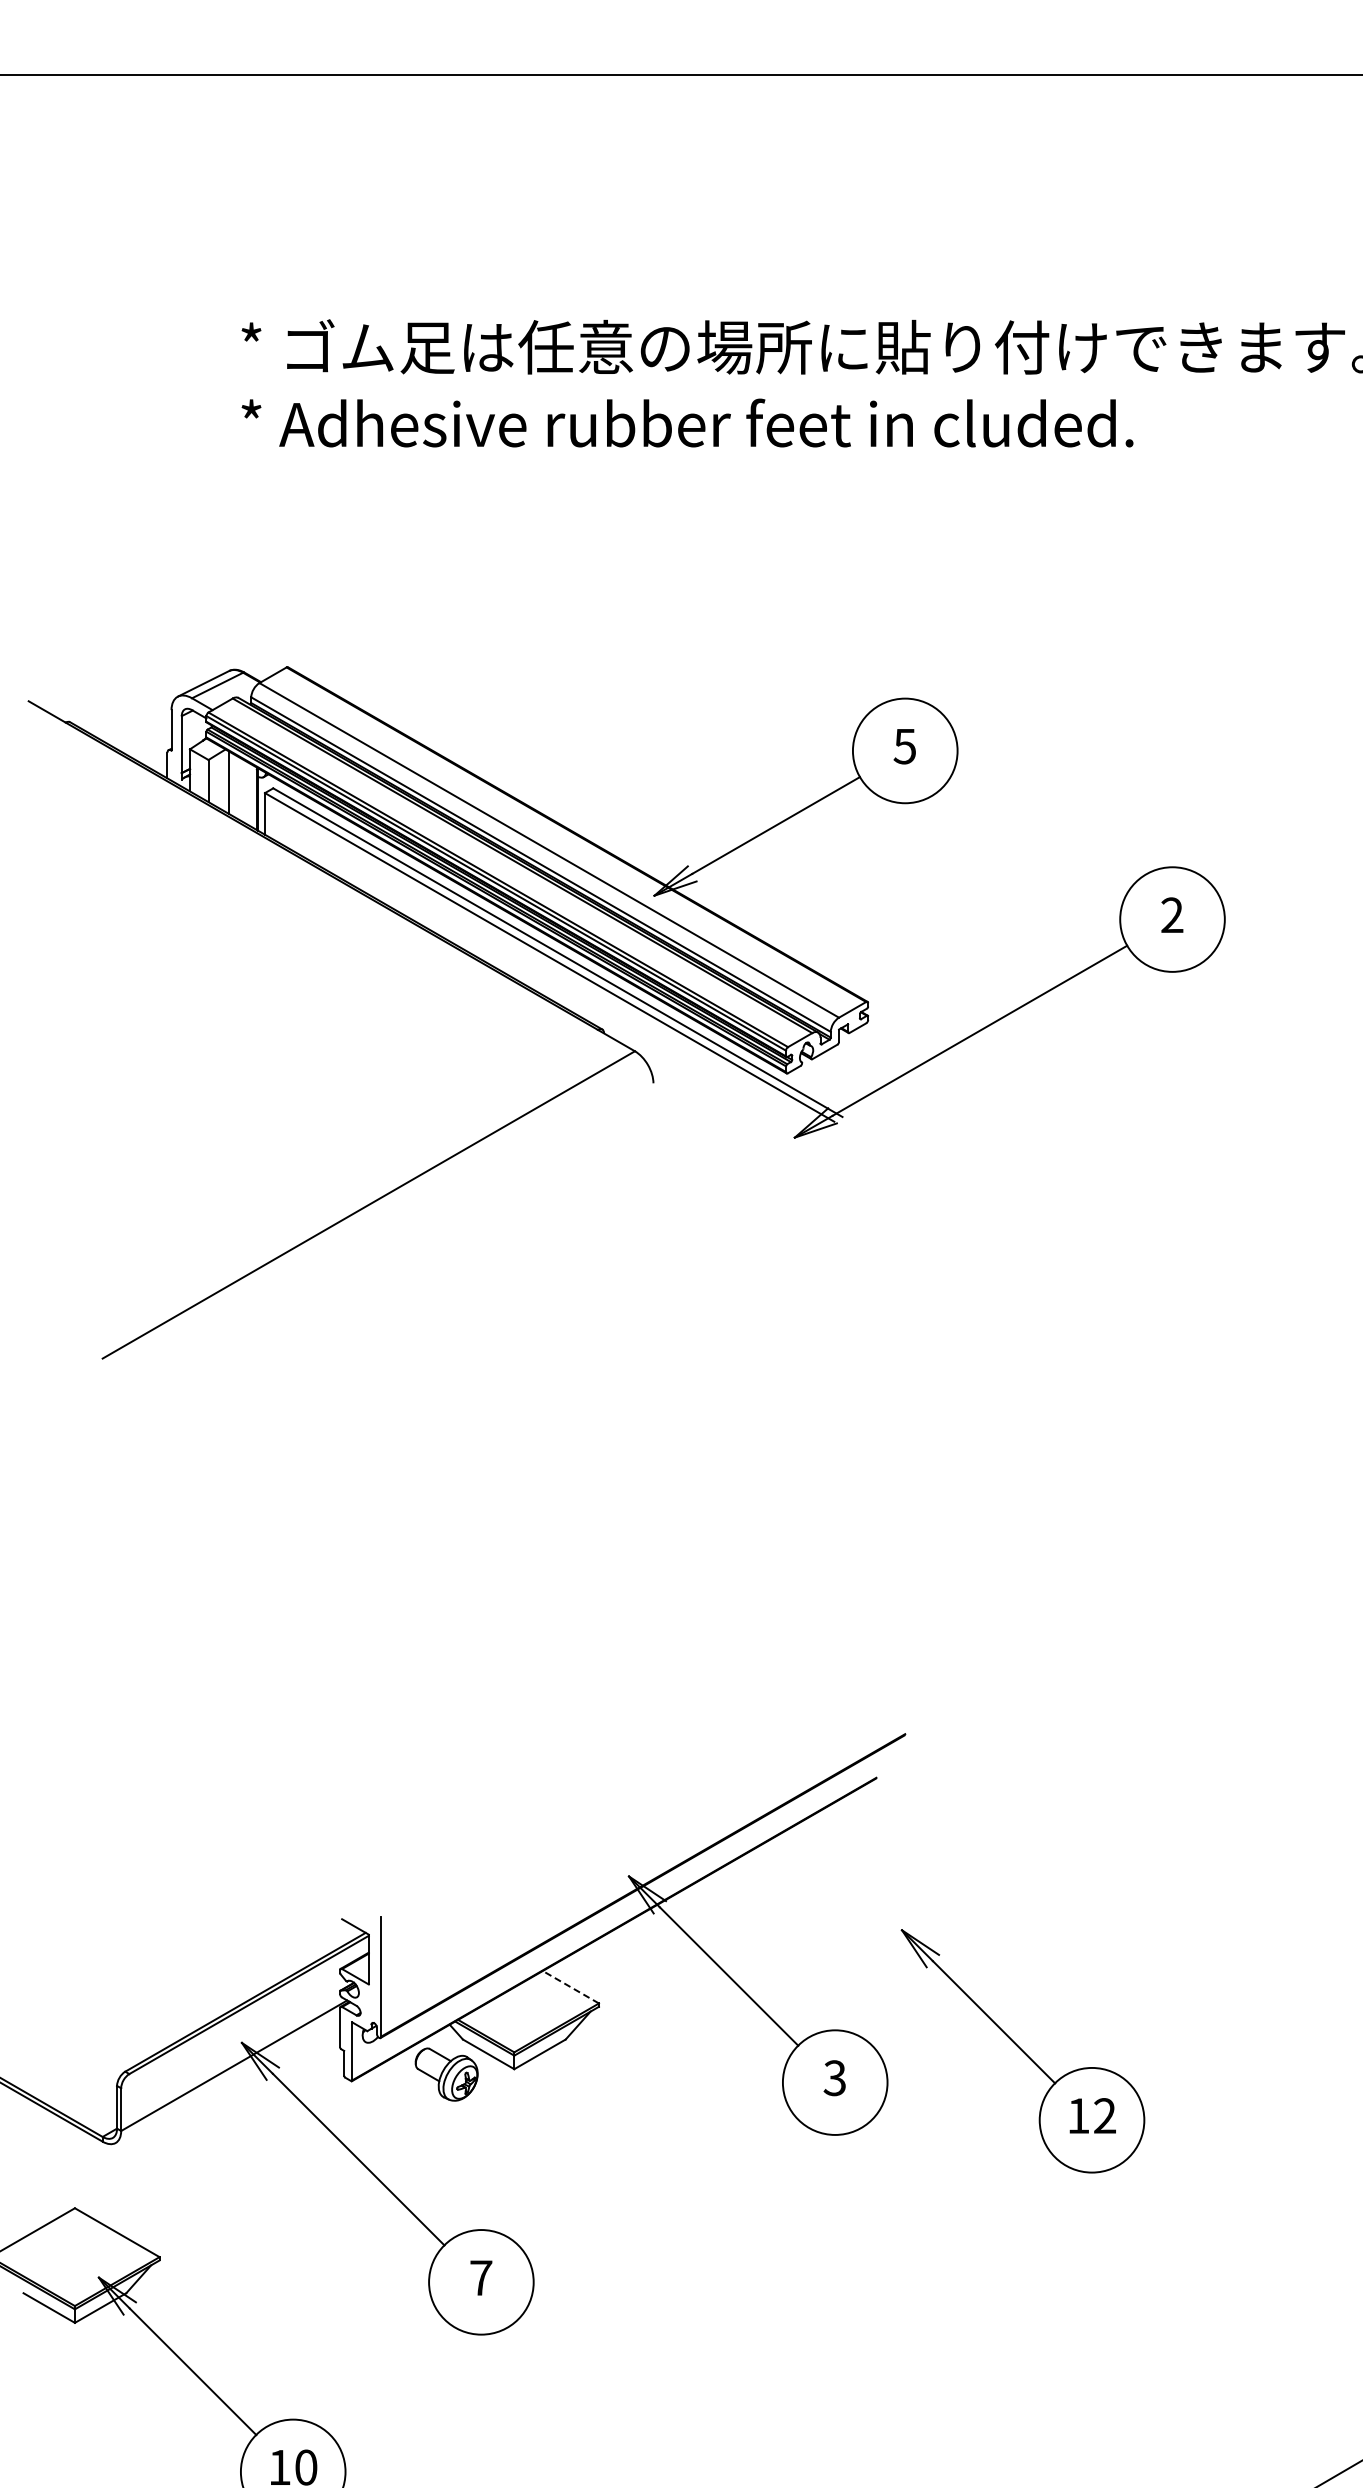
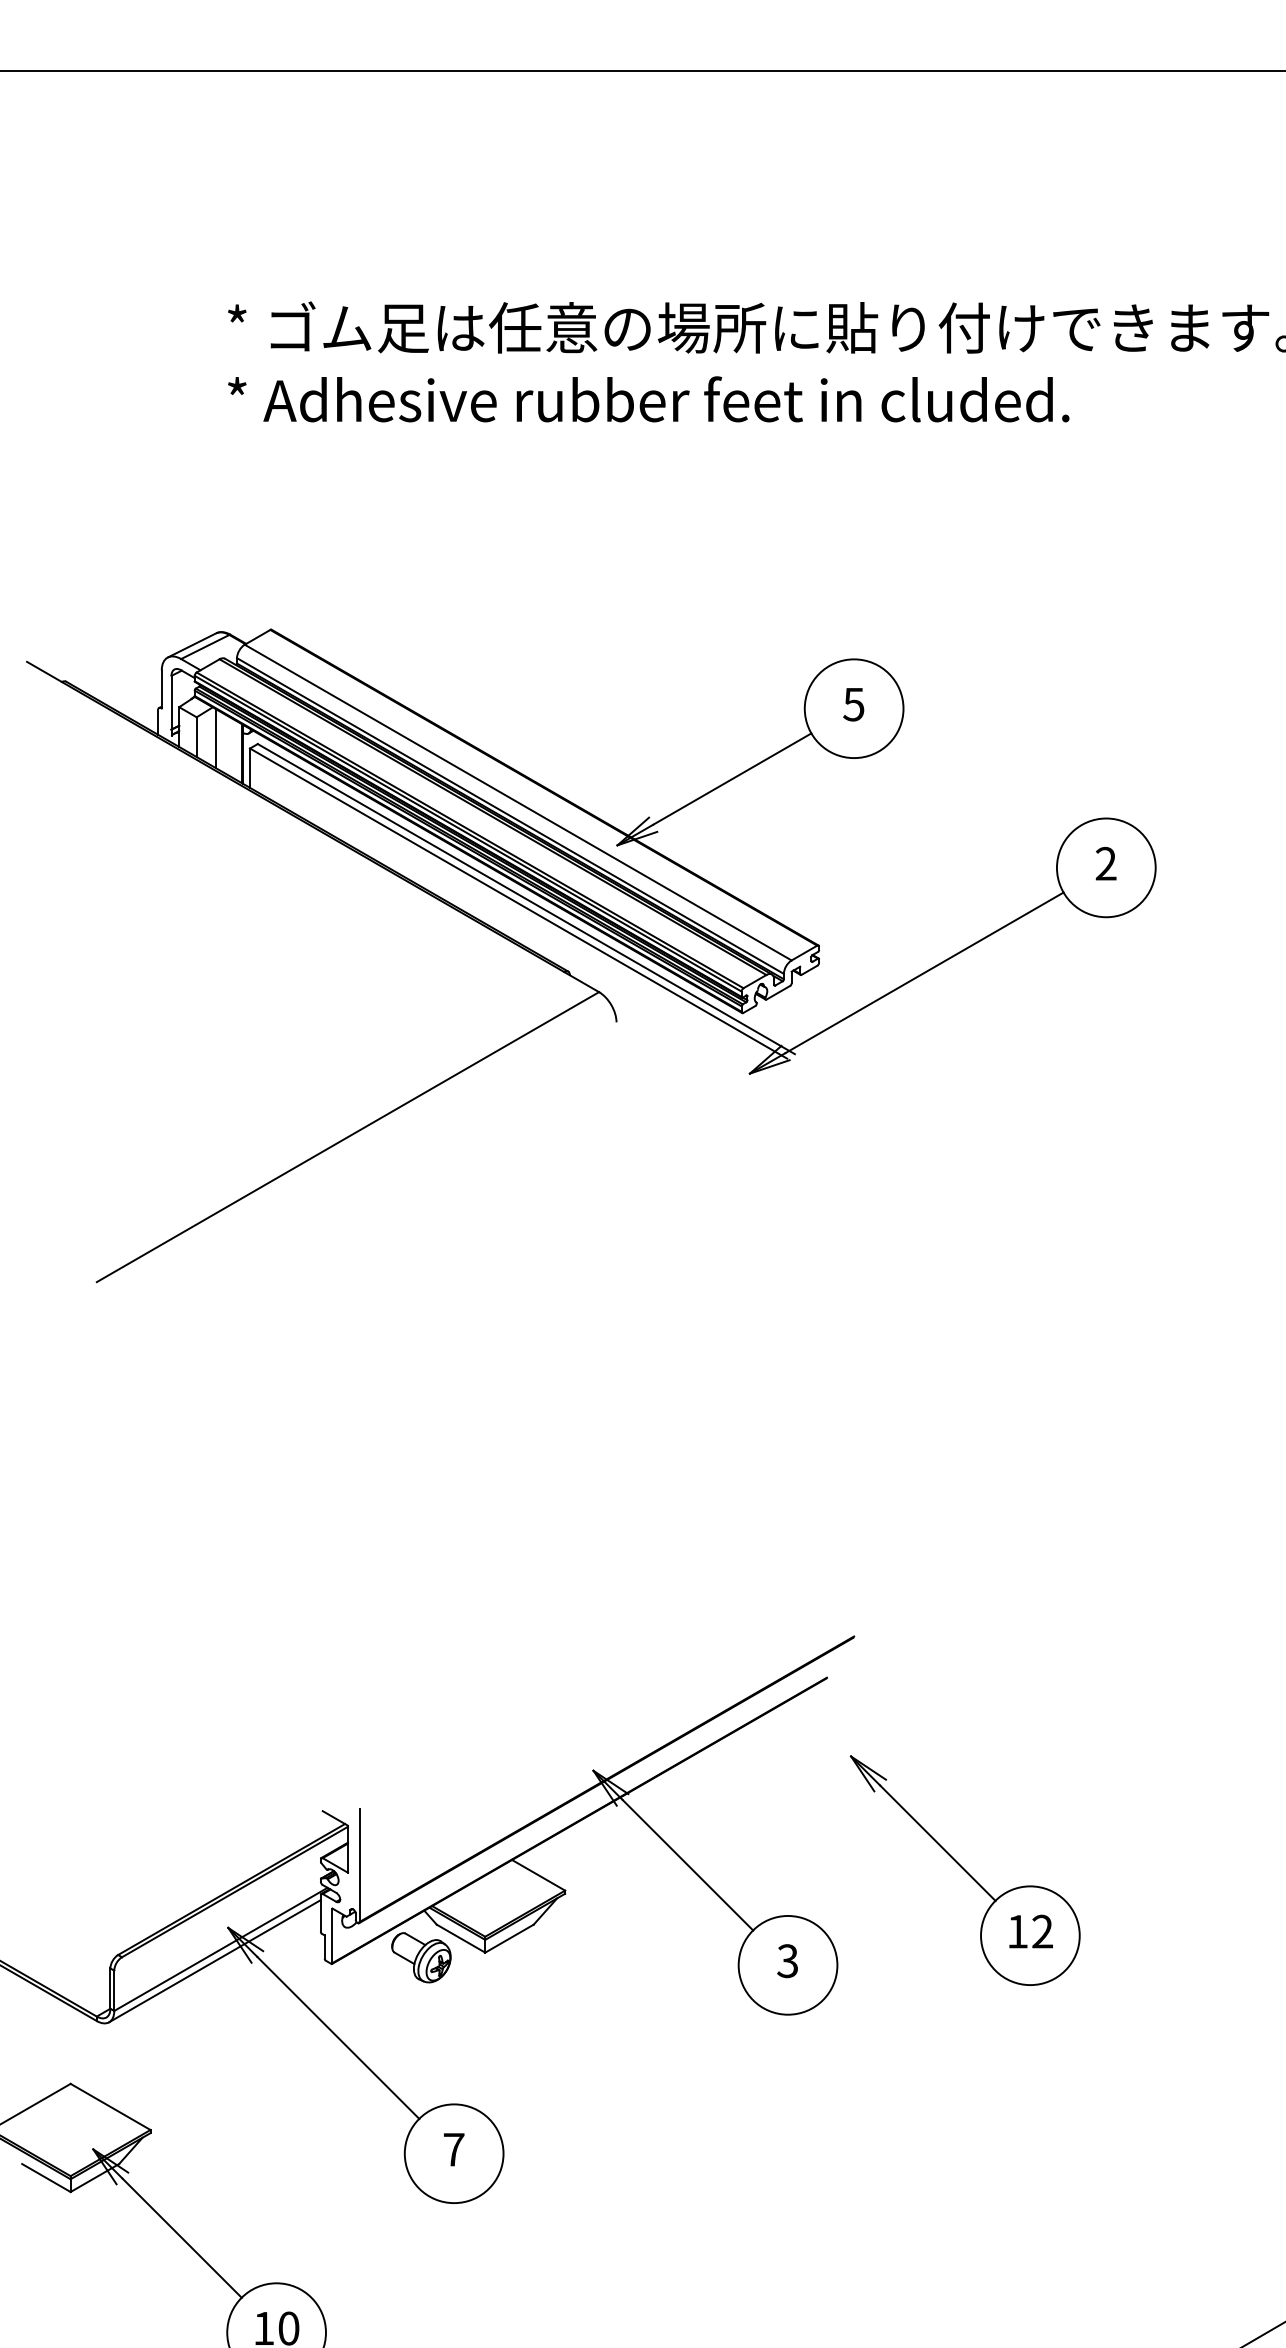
line: (570, 1986) -> (538, 1874), dashed -> solid
part: (1022, 2051) -> (964, 1870), moved
line: (227, 2077) -> (214, 1960), added

